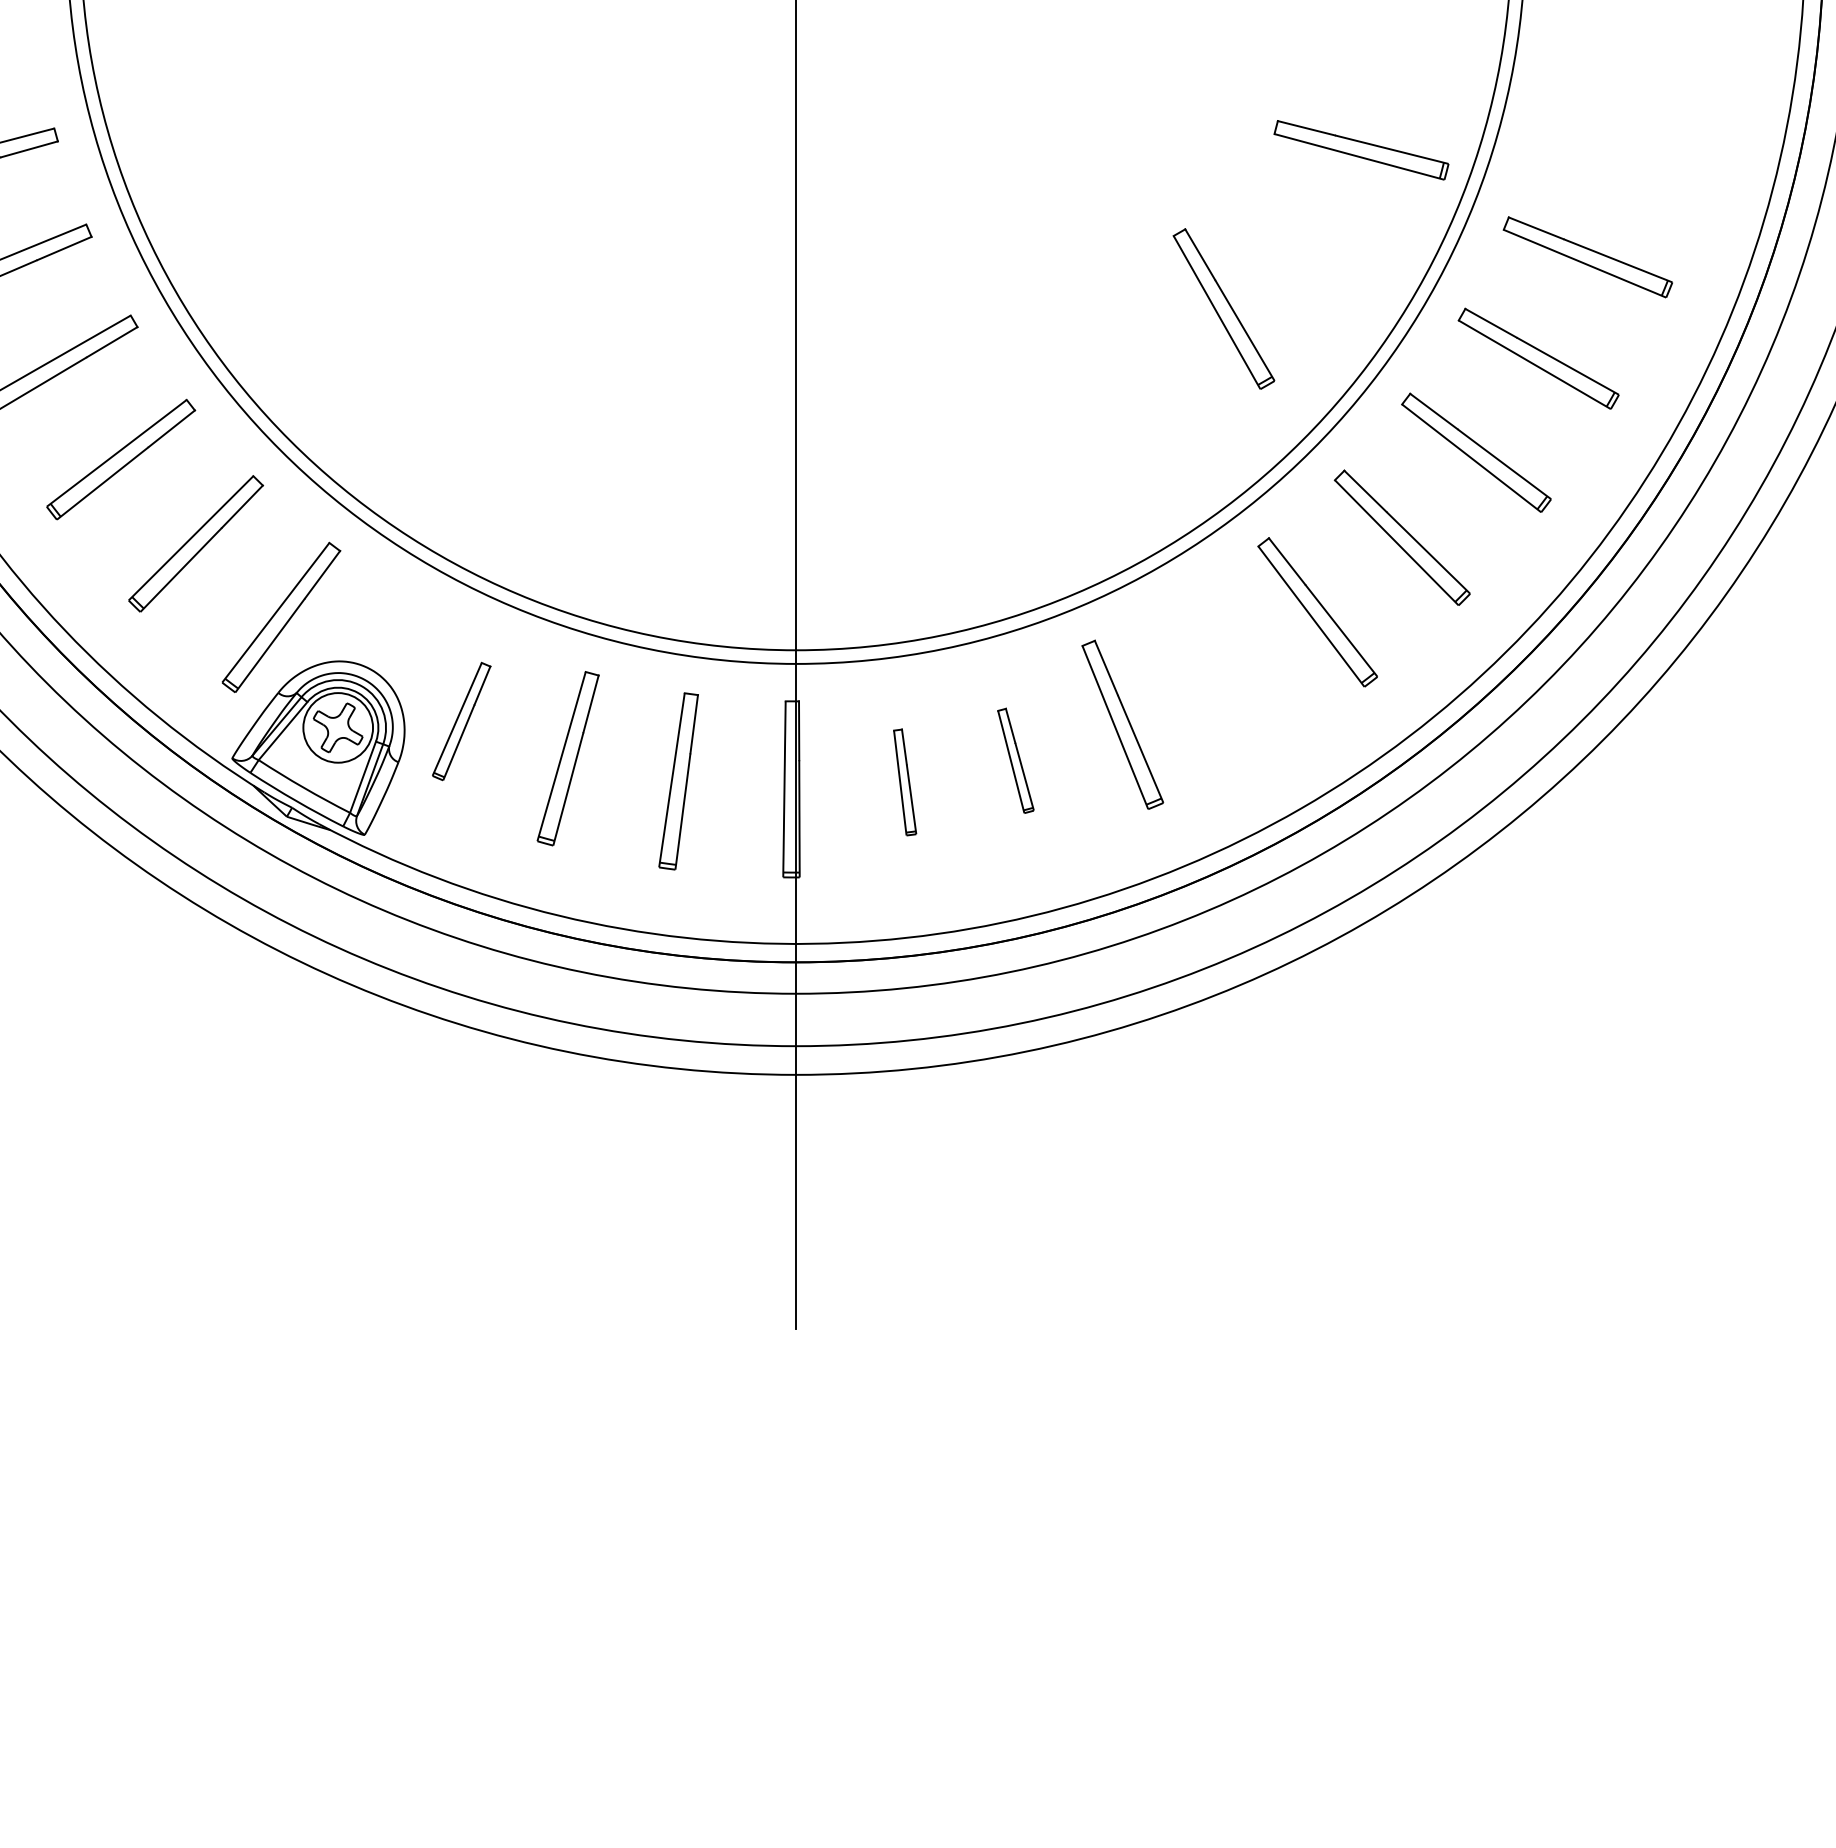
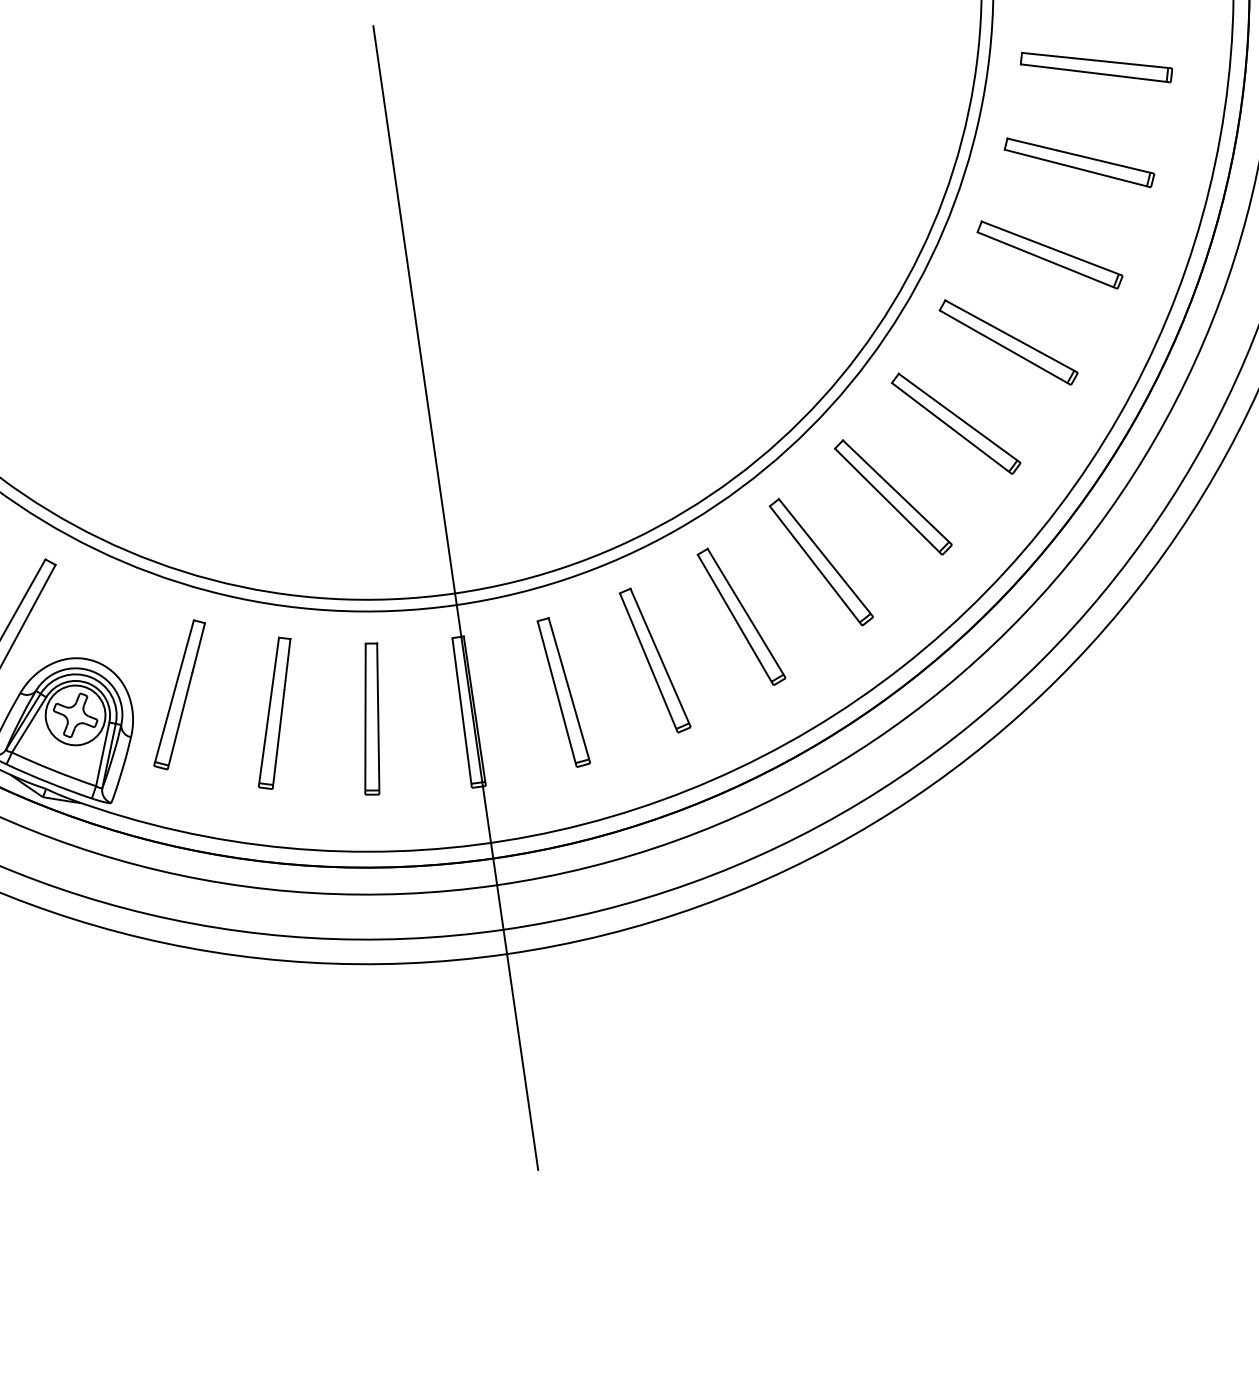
part: (1361, 150) -> (1096, 67), moved
part: (1223, 308) -> (821, 561), moved
part: (461, 721) -> (179, 694), size x1.43
part: (1015, 760) -> (654, 660), size x1.67
part: (904, 782) -> (563, 692), size x1.67

